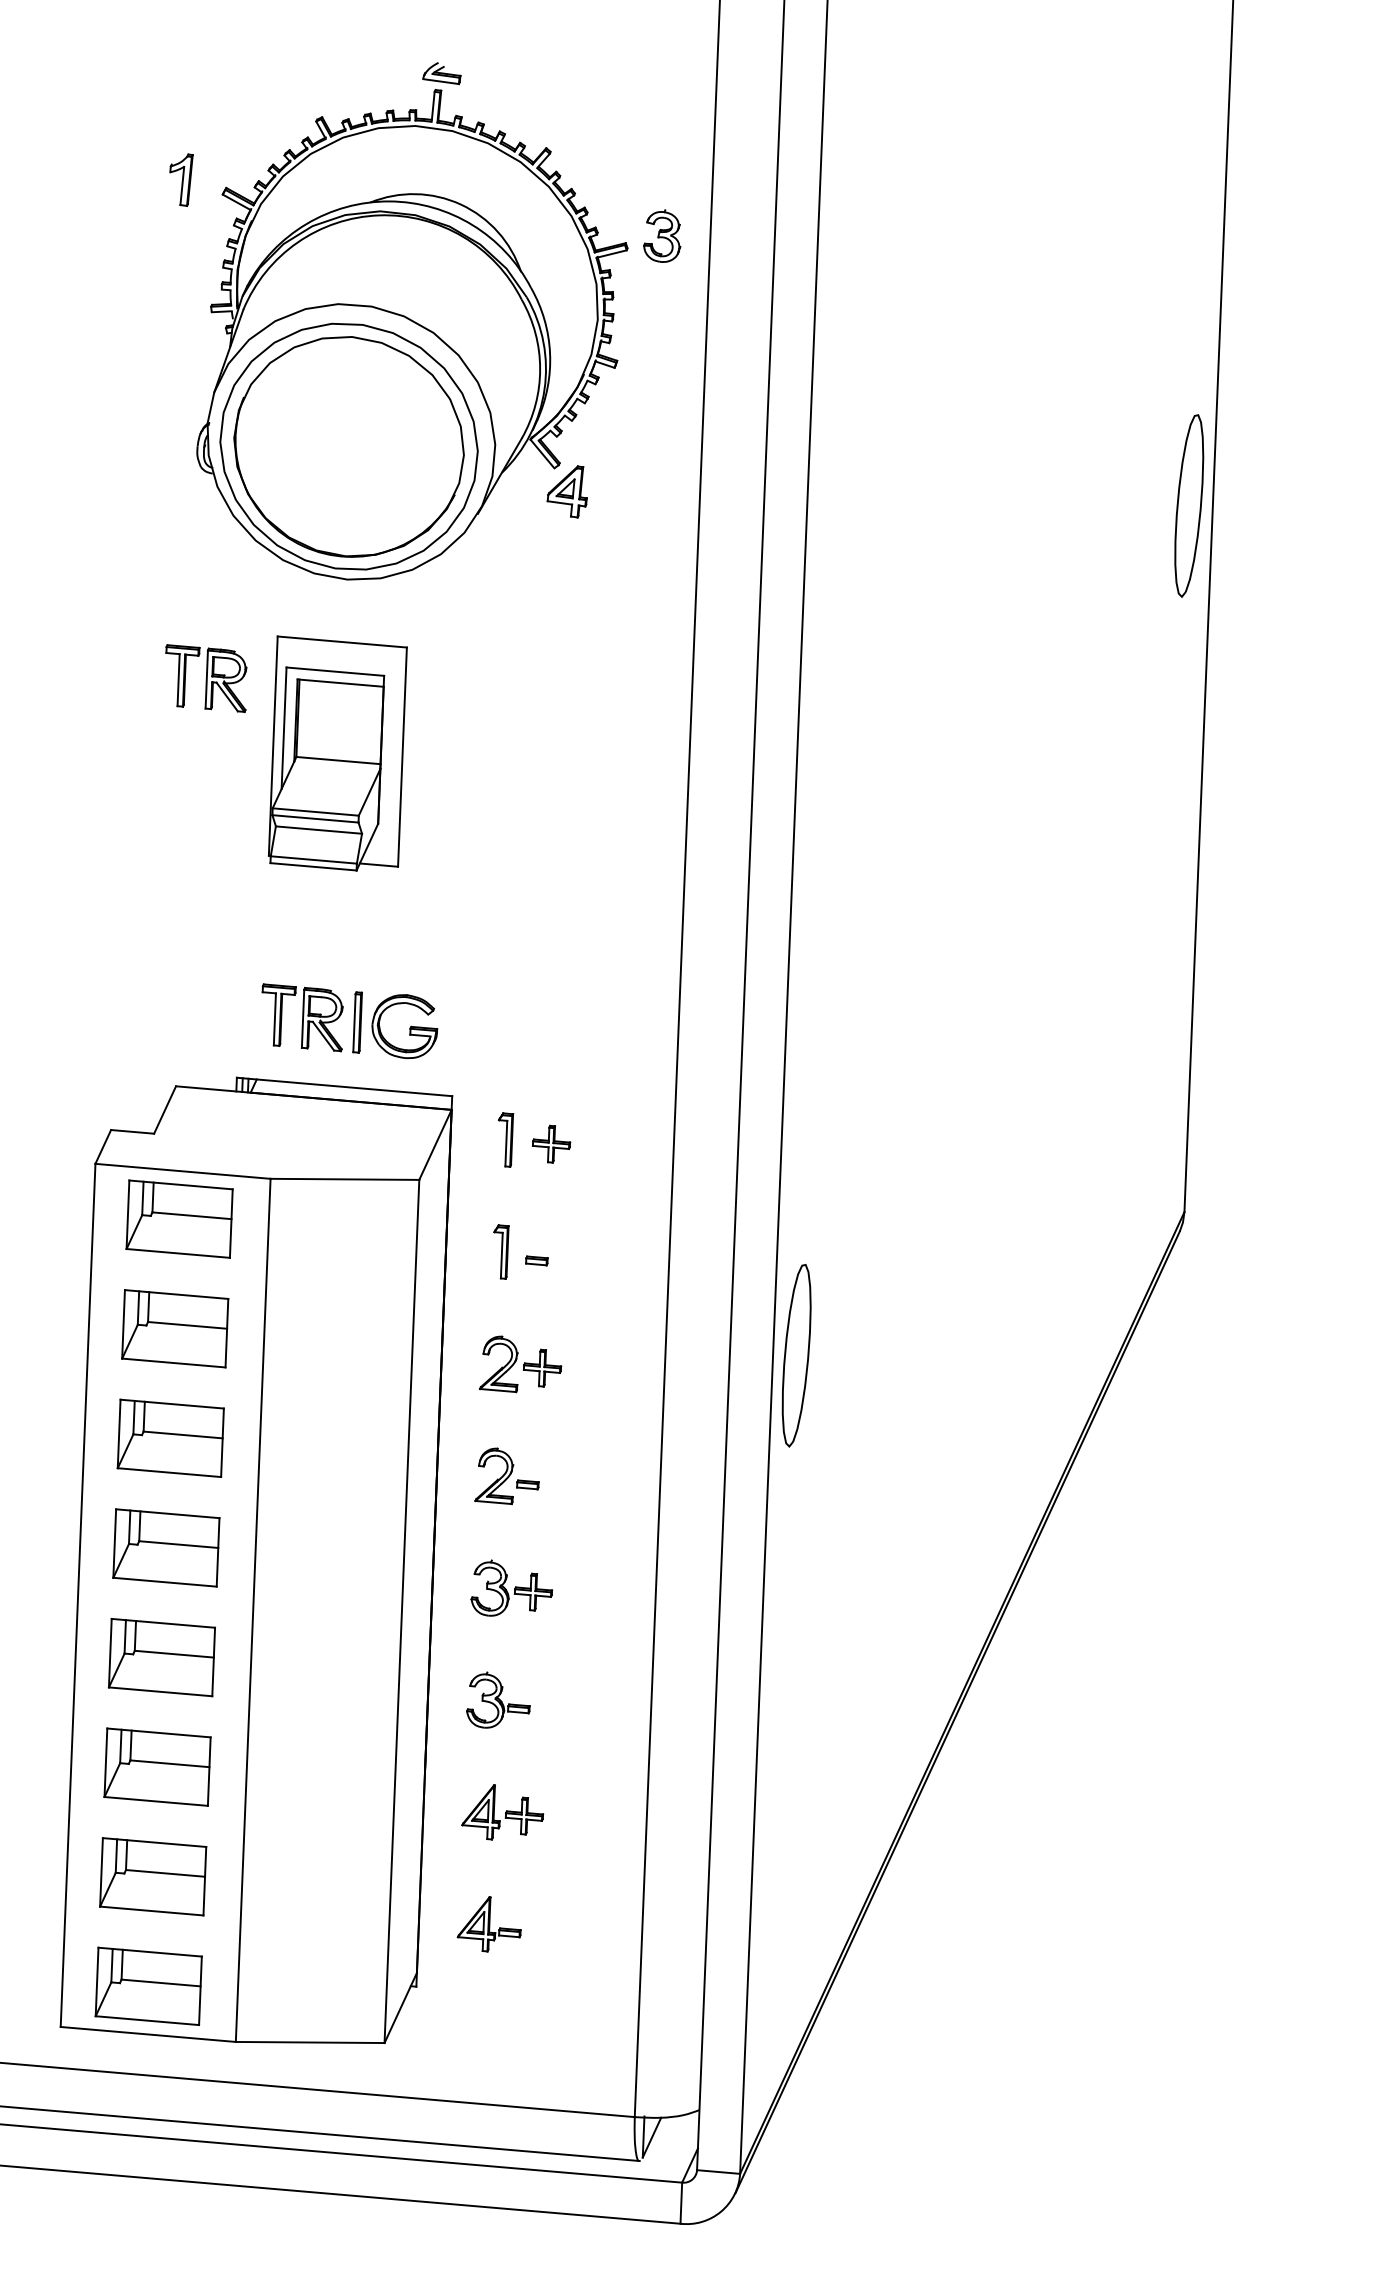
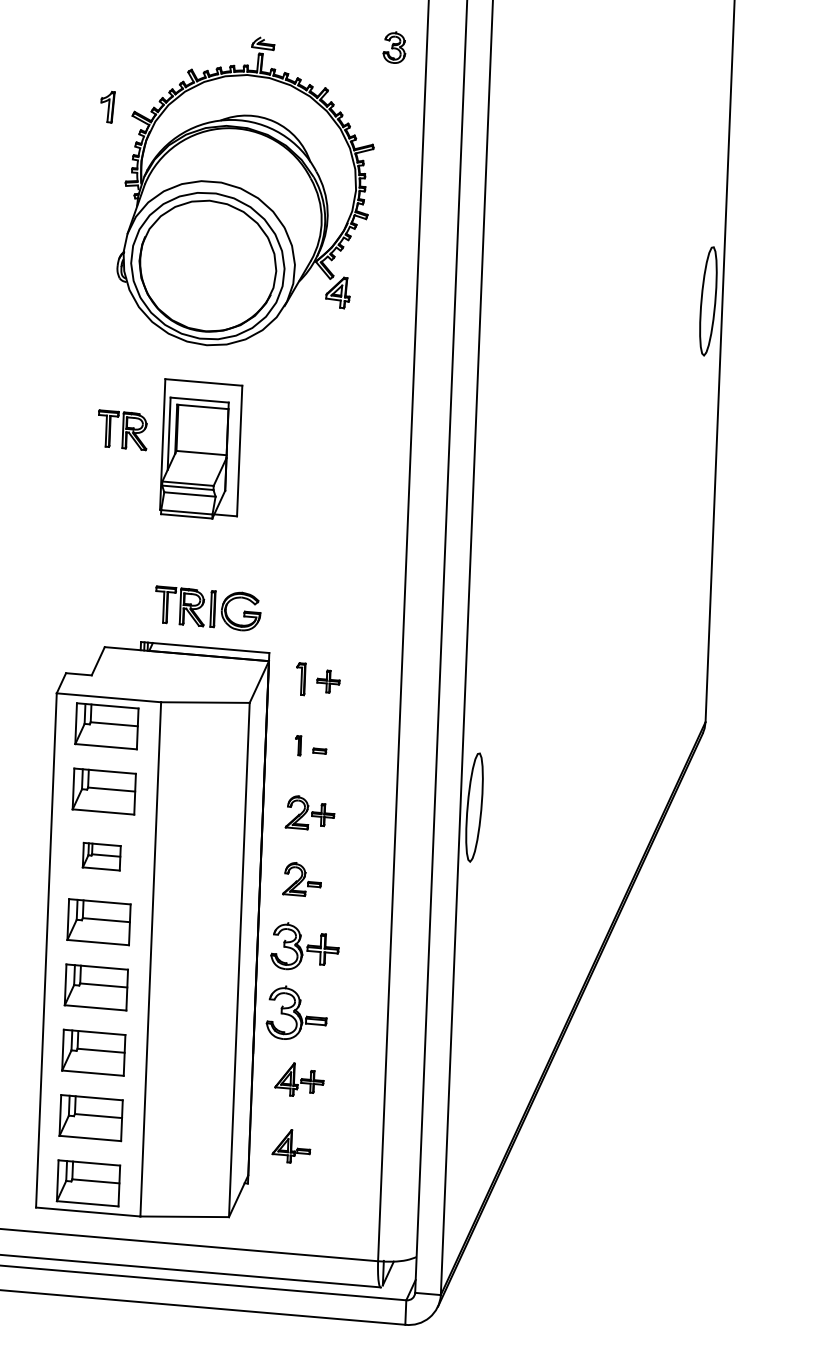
part: (662, 235) -> (394, 47), moved
part: (205, 679) -> (122, 430), moved
part: (501, 1251) -> (298, 745), size x0.6
part: (170, 1437) -> (101, 856), size x0.6
part: (511, 1587) -> (304, 945), size x1.4
part: (497, 1699) -> (296, 1012), size x1.6

